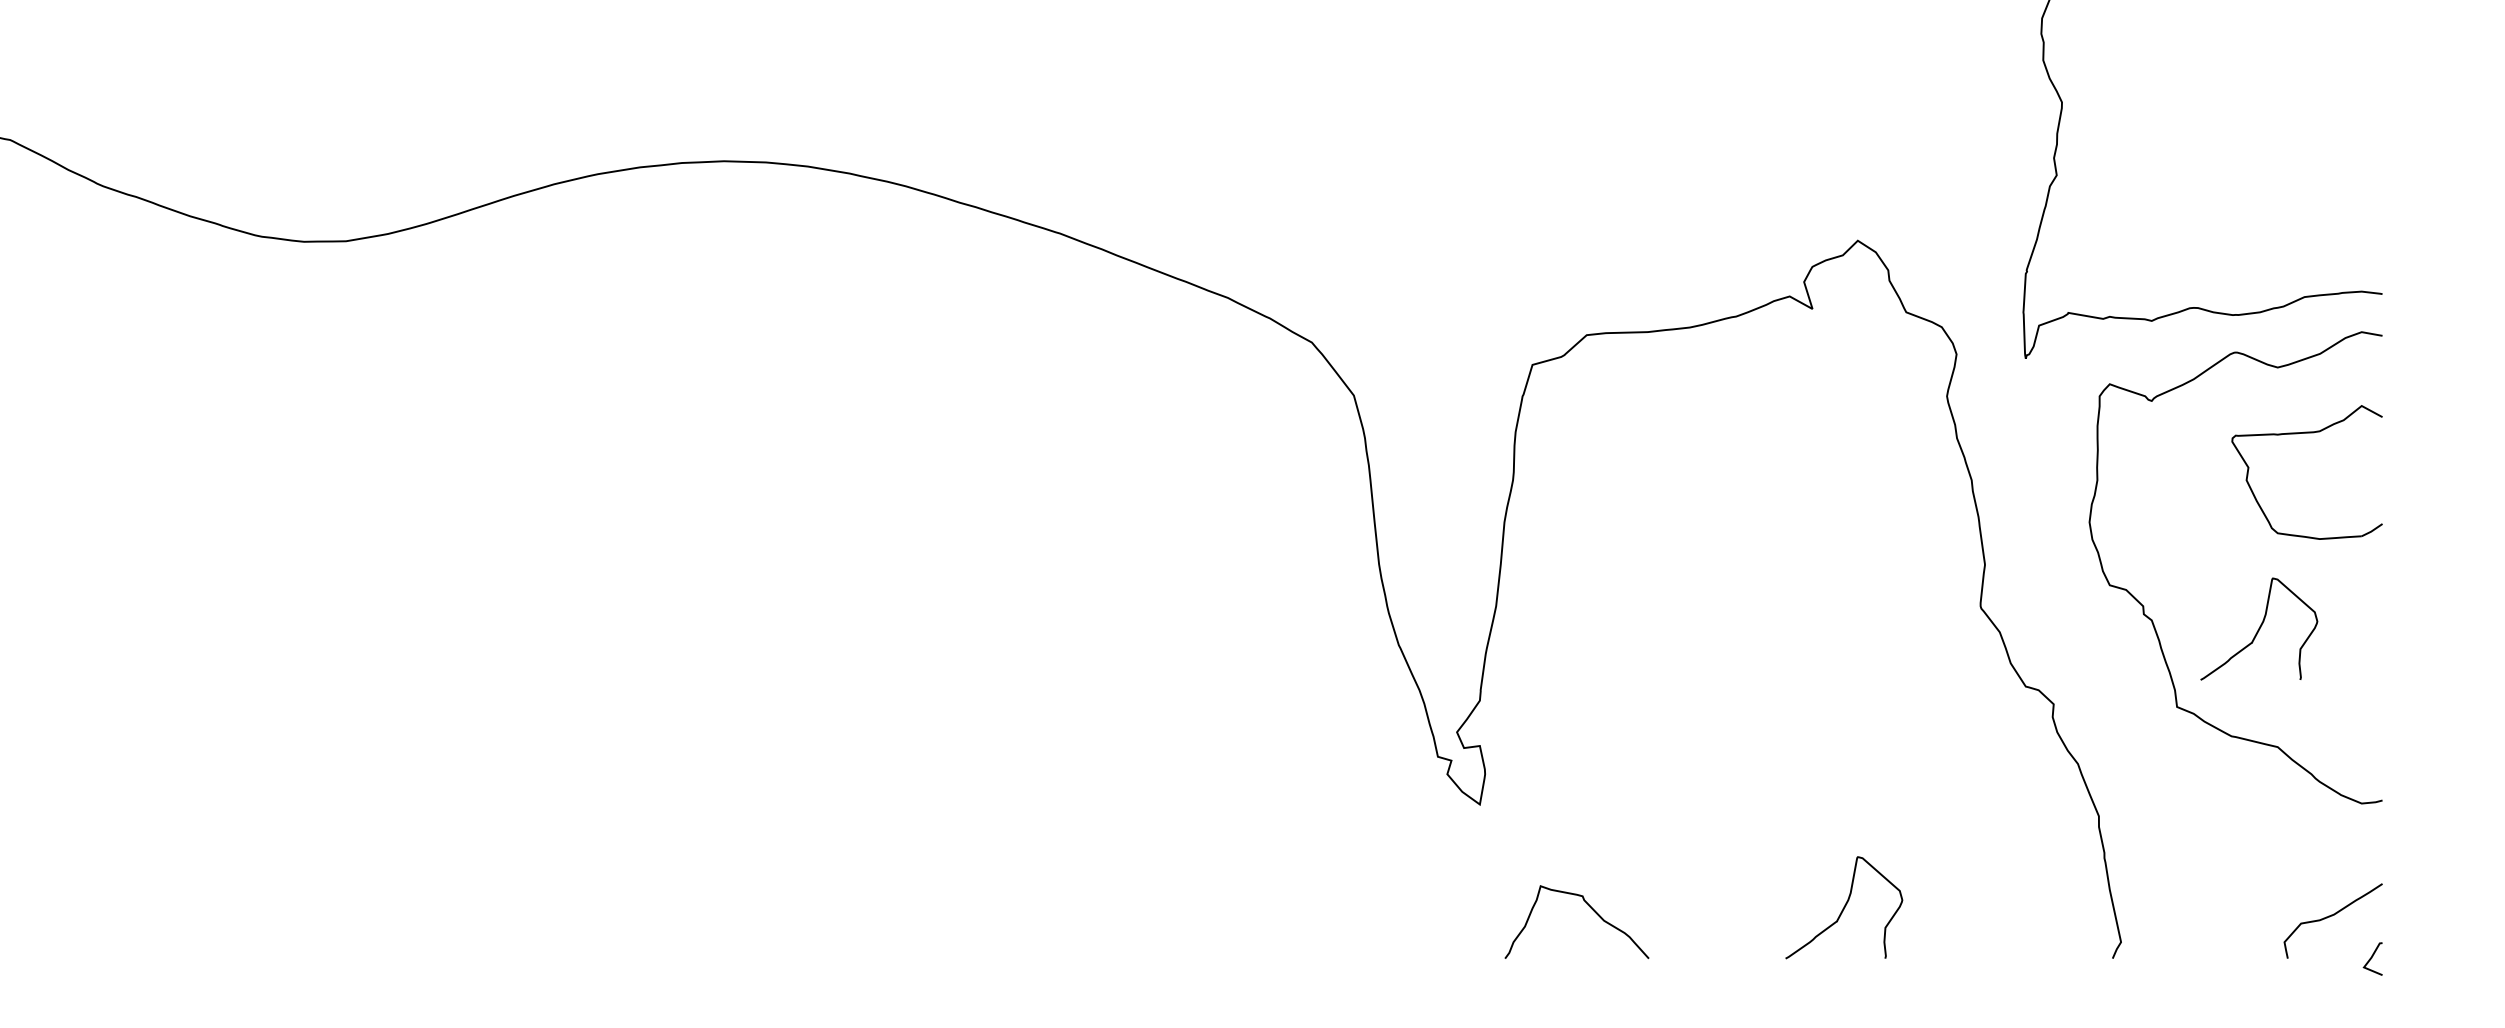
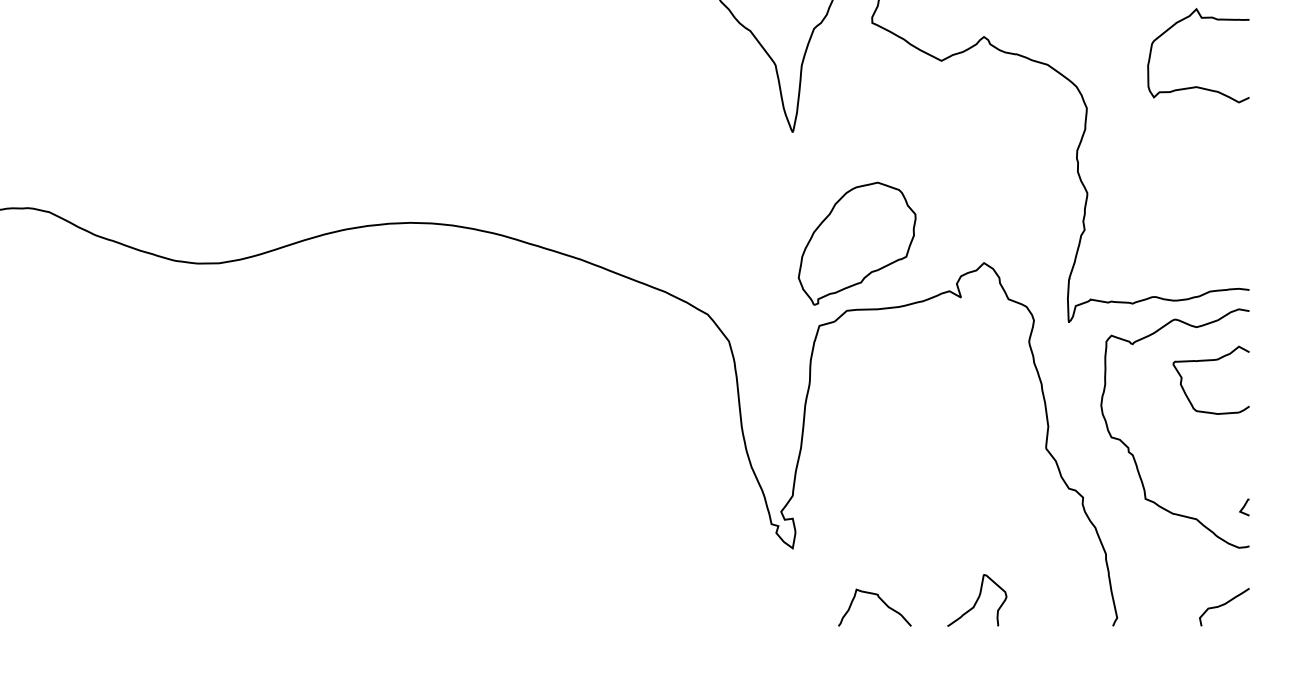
part: (1605, 202) -> (856, 243), added
curve: (2259, 628) -> (1187, 459), removed
curve: (1587, 907) -> (880, 600), moved
line: (2372, 959) -> (1244, 507), moved

